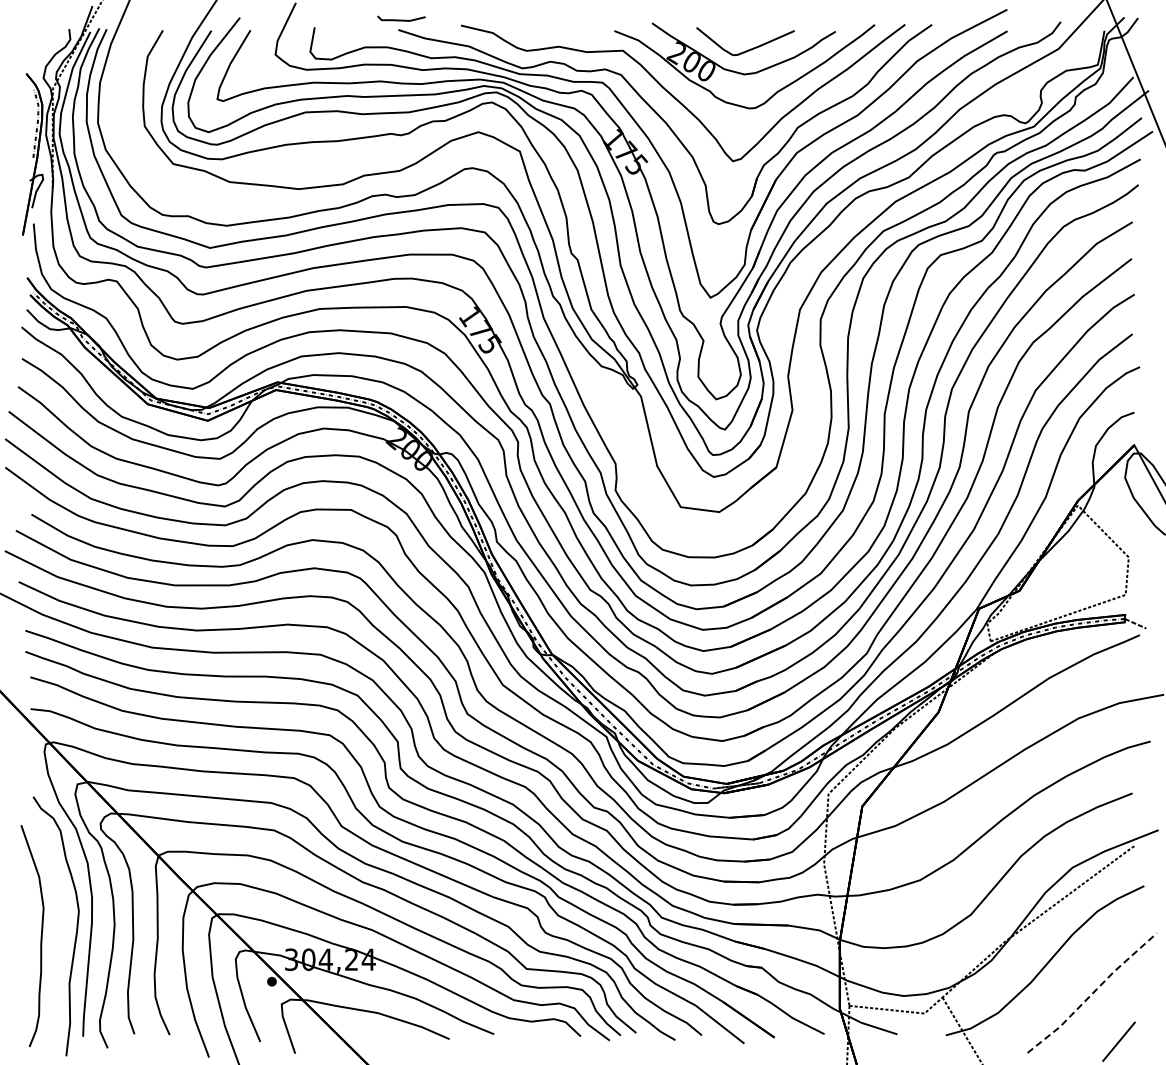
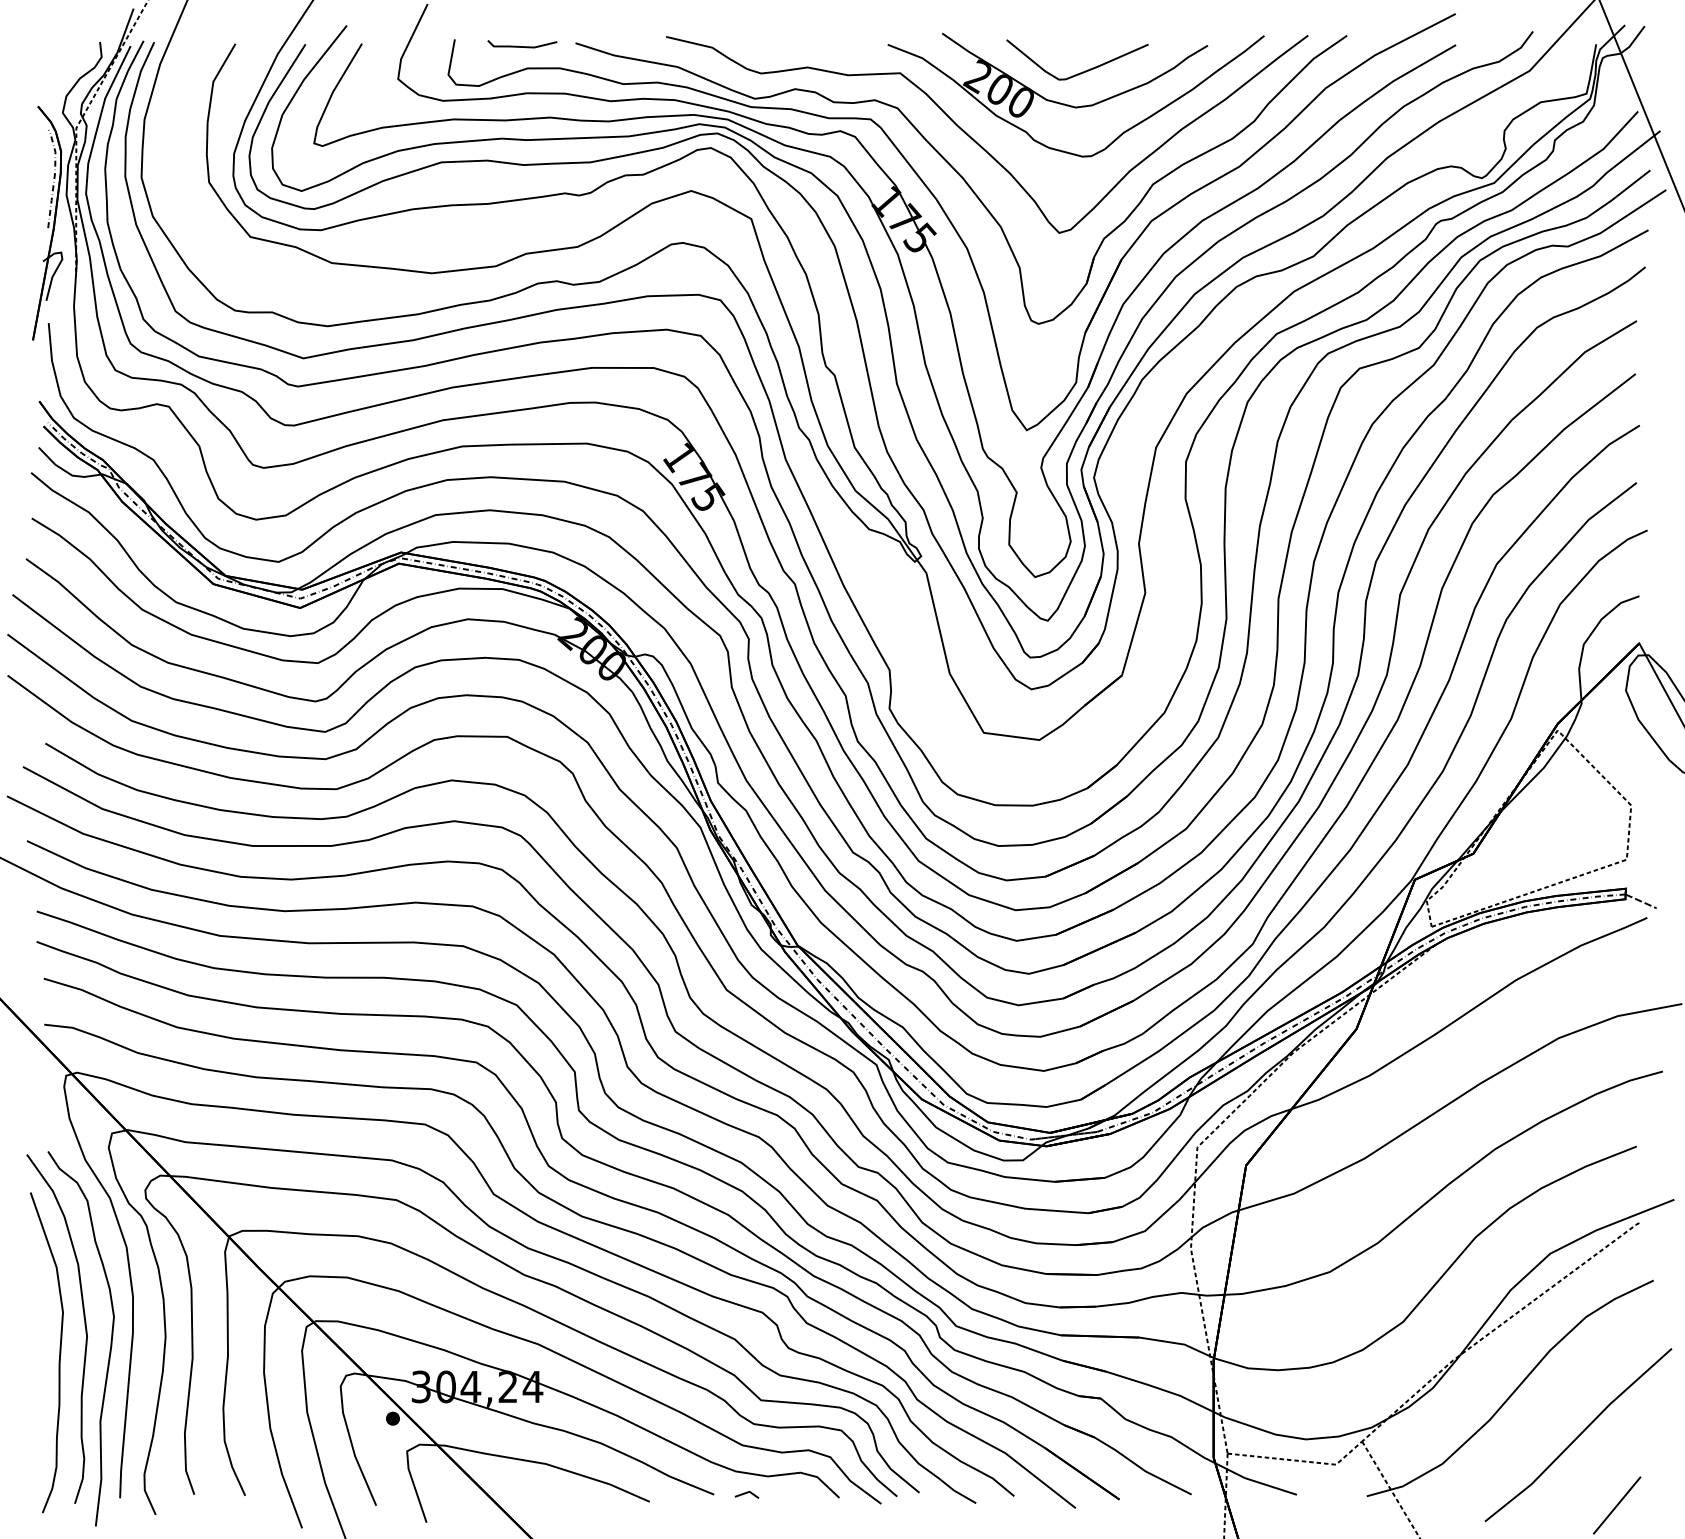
line: (401, 19) -> (522, 45), moved
curve: (58, 919) -> (84, 1328), added
line: (1092, 993) -> (1578, 1435), dashed -> solid
line: (516, 1033) -> (746, 1493), added

